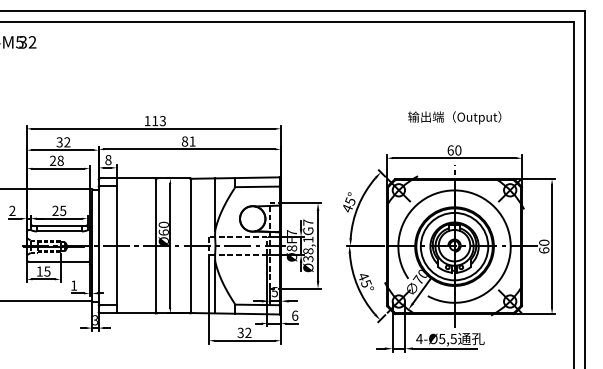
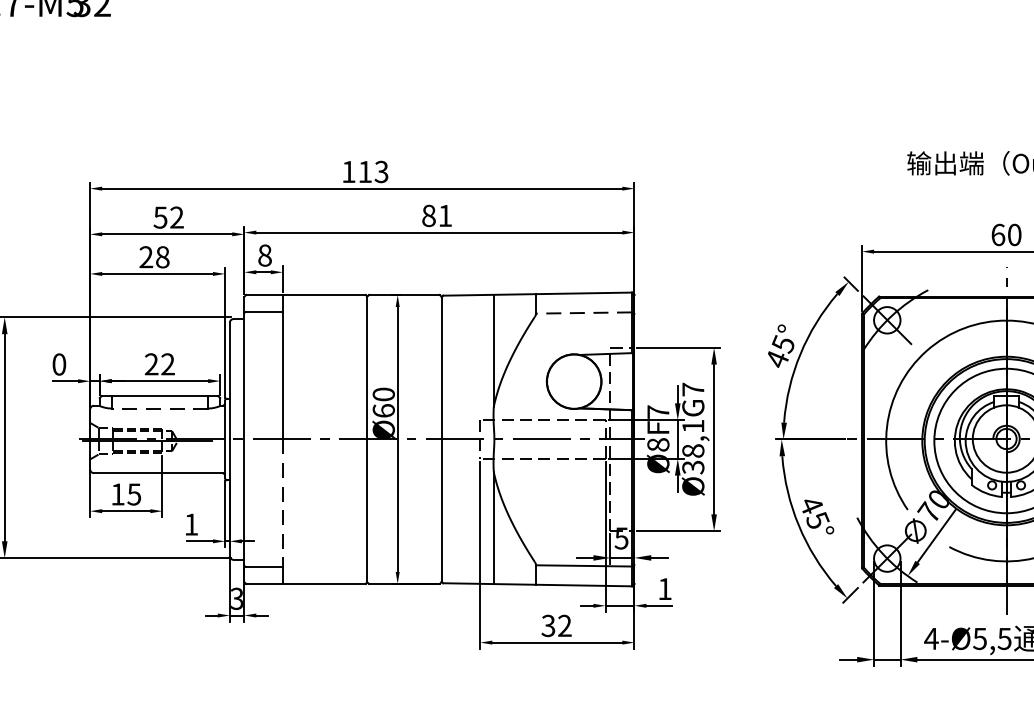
text: (59, 141) -> (160, 215), 32 -> 52
line: (256, 186) -> (582, 312), solid -> dashed
text: (12, 210) -> (59, 363), 2 -> 0
text: (63, 210) -> (168, 363), 25 -> 22
line: (58, 231) -> (158, 408), solid -> dashed
line: (116, 275) -> (282, 502), solid -> dashed
text: (295, 315) -> (665, 588), 6 -> 1

